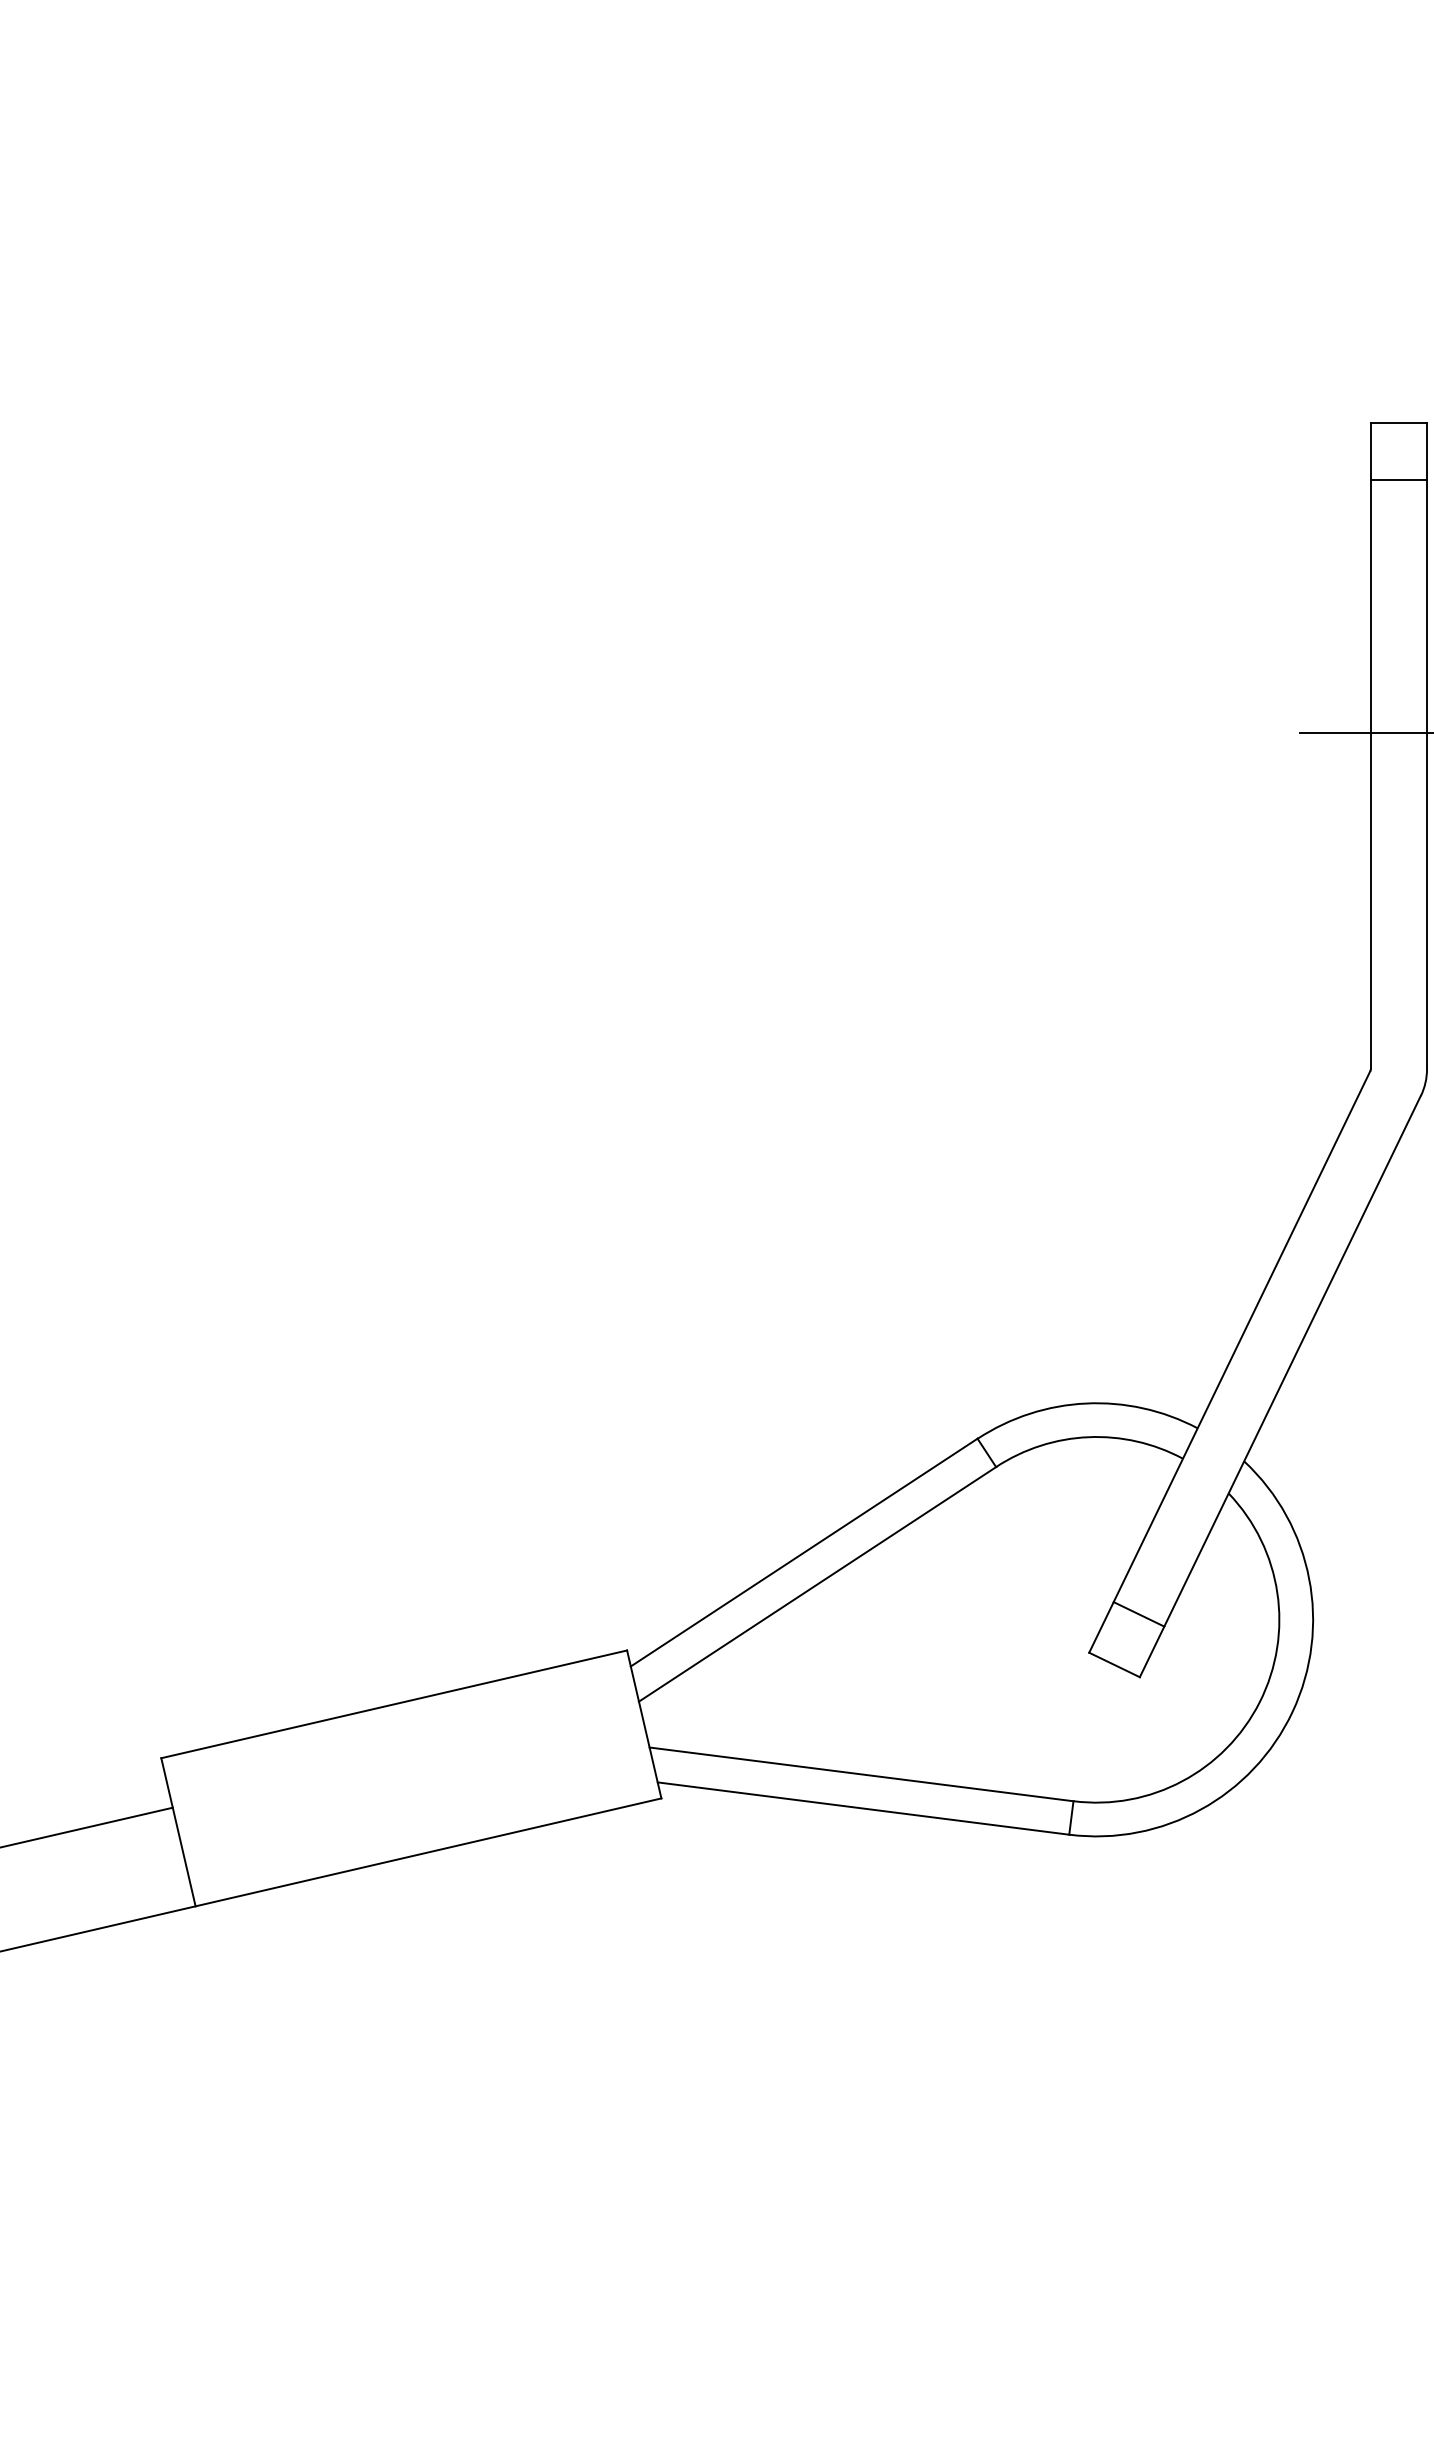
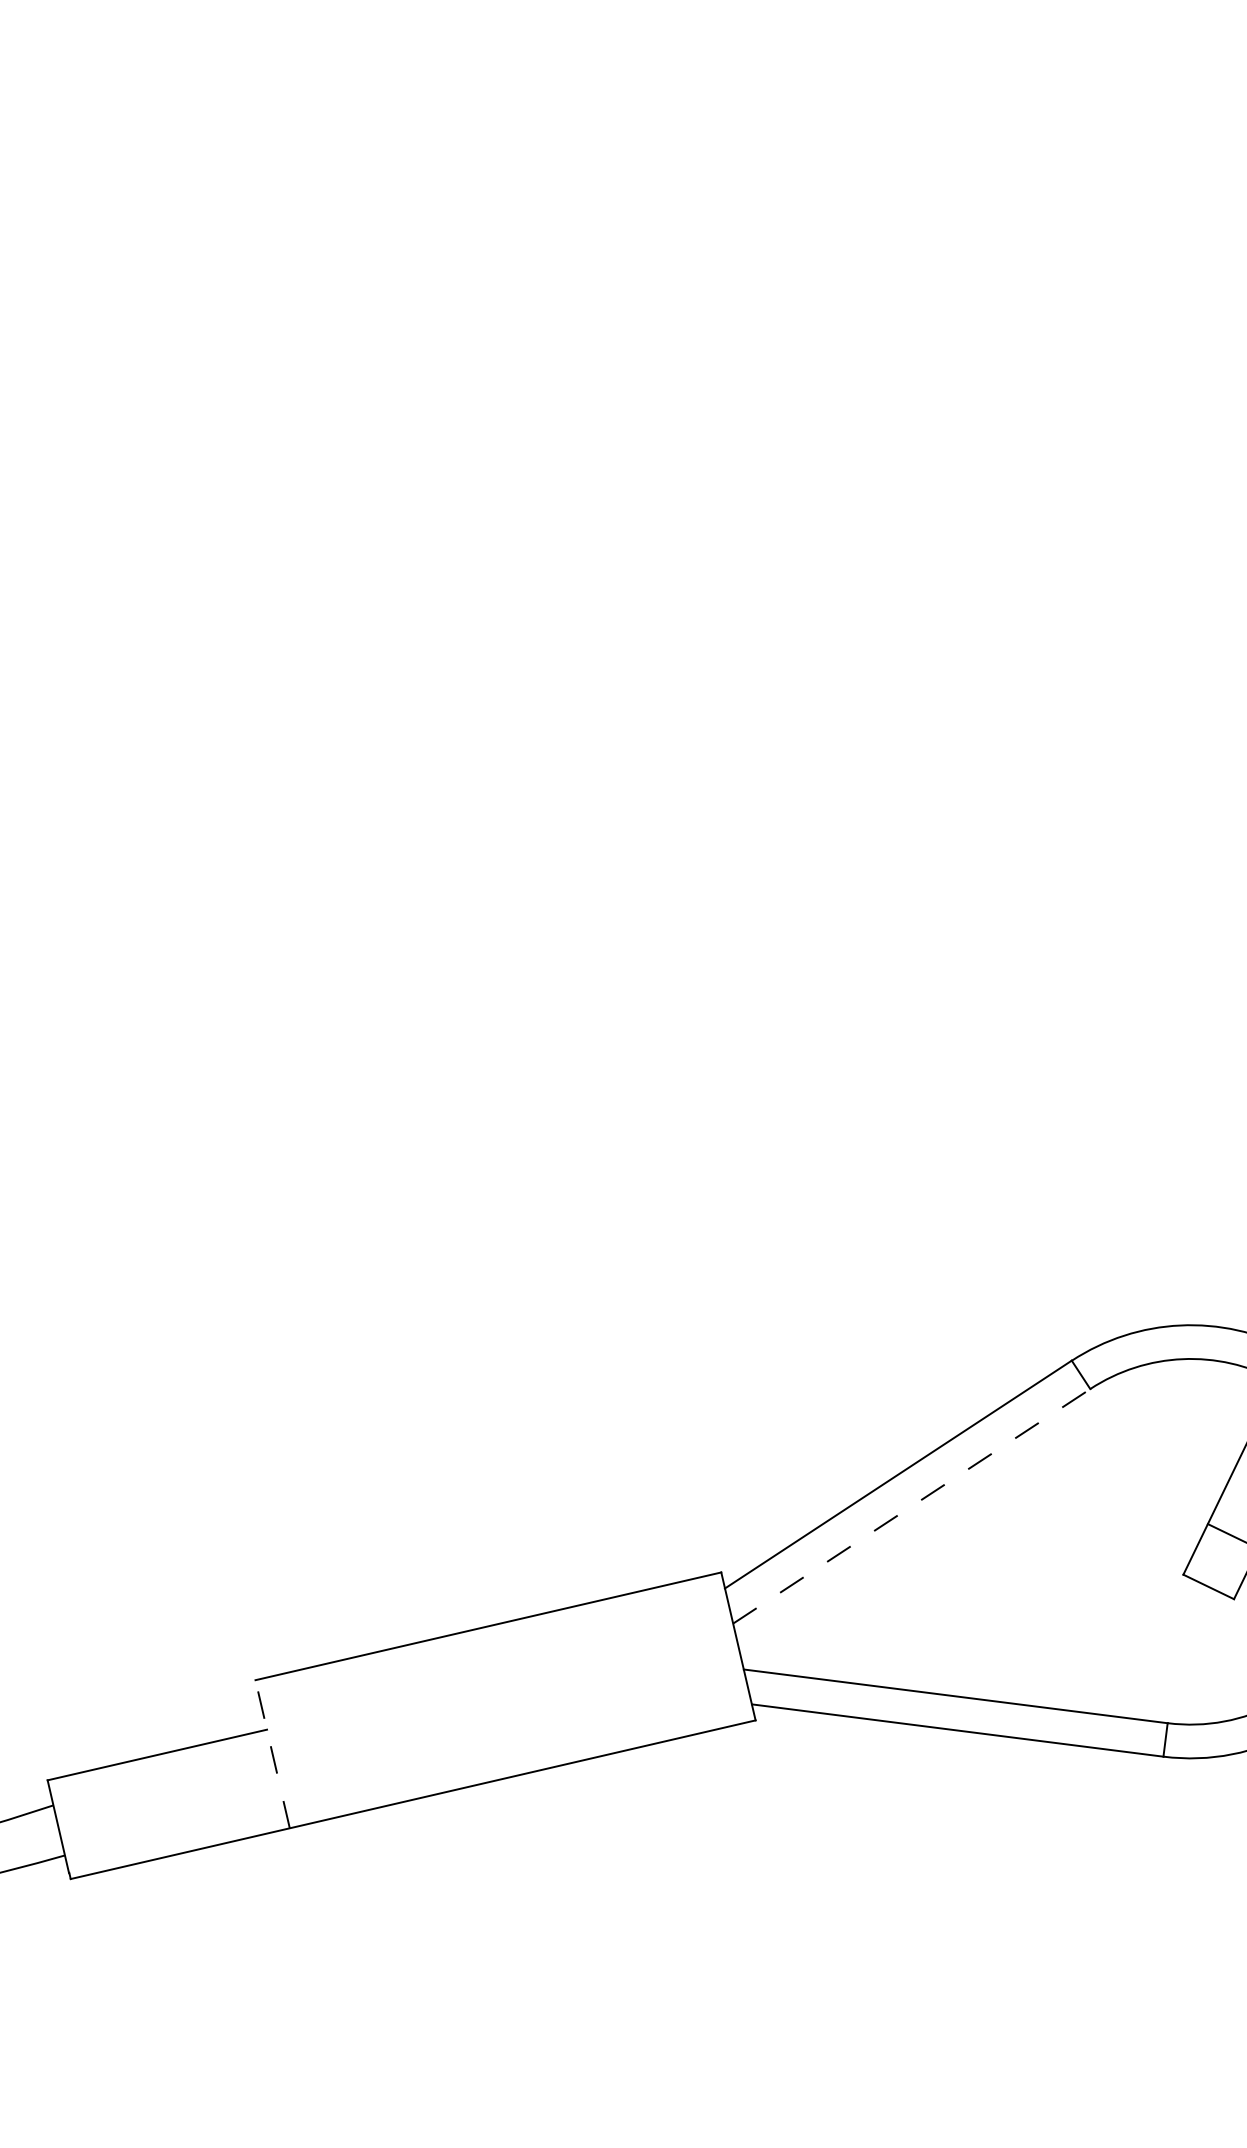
line: (817, 1584) -> (911, 1506), solid -> dashed
line: (178, 1831) -> (272, 1753), solid -> dashed

